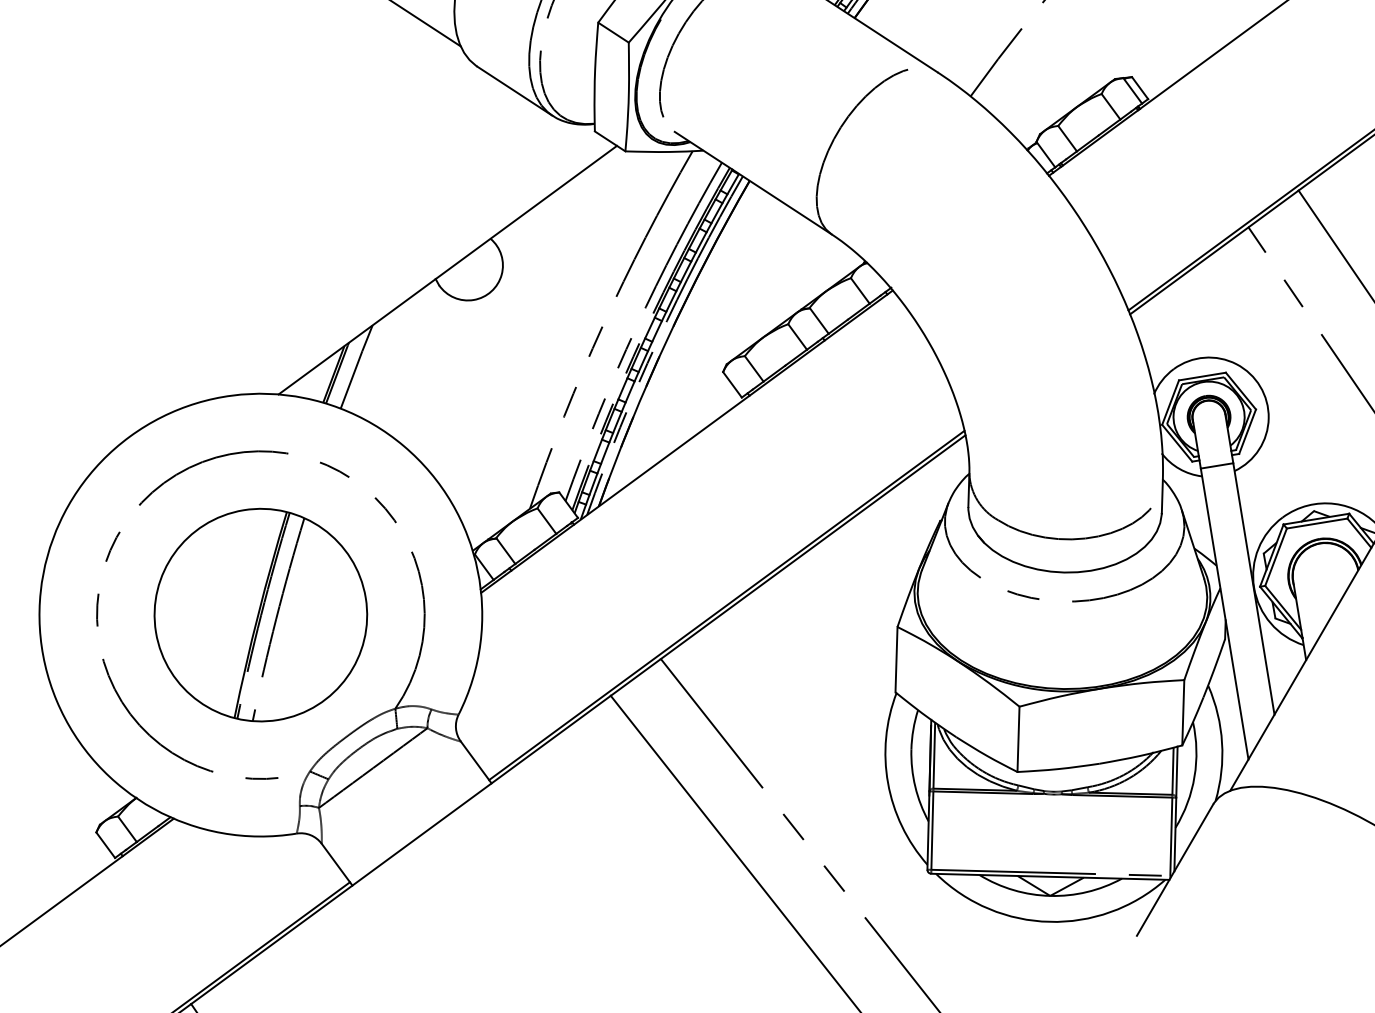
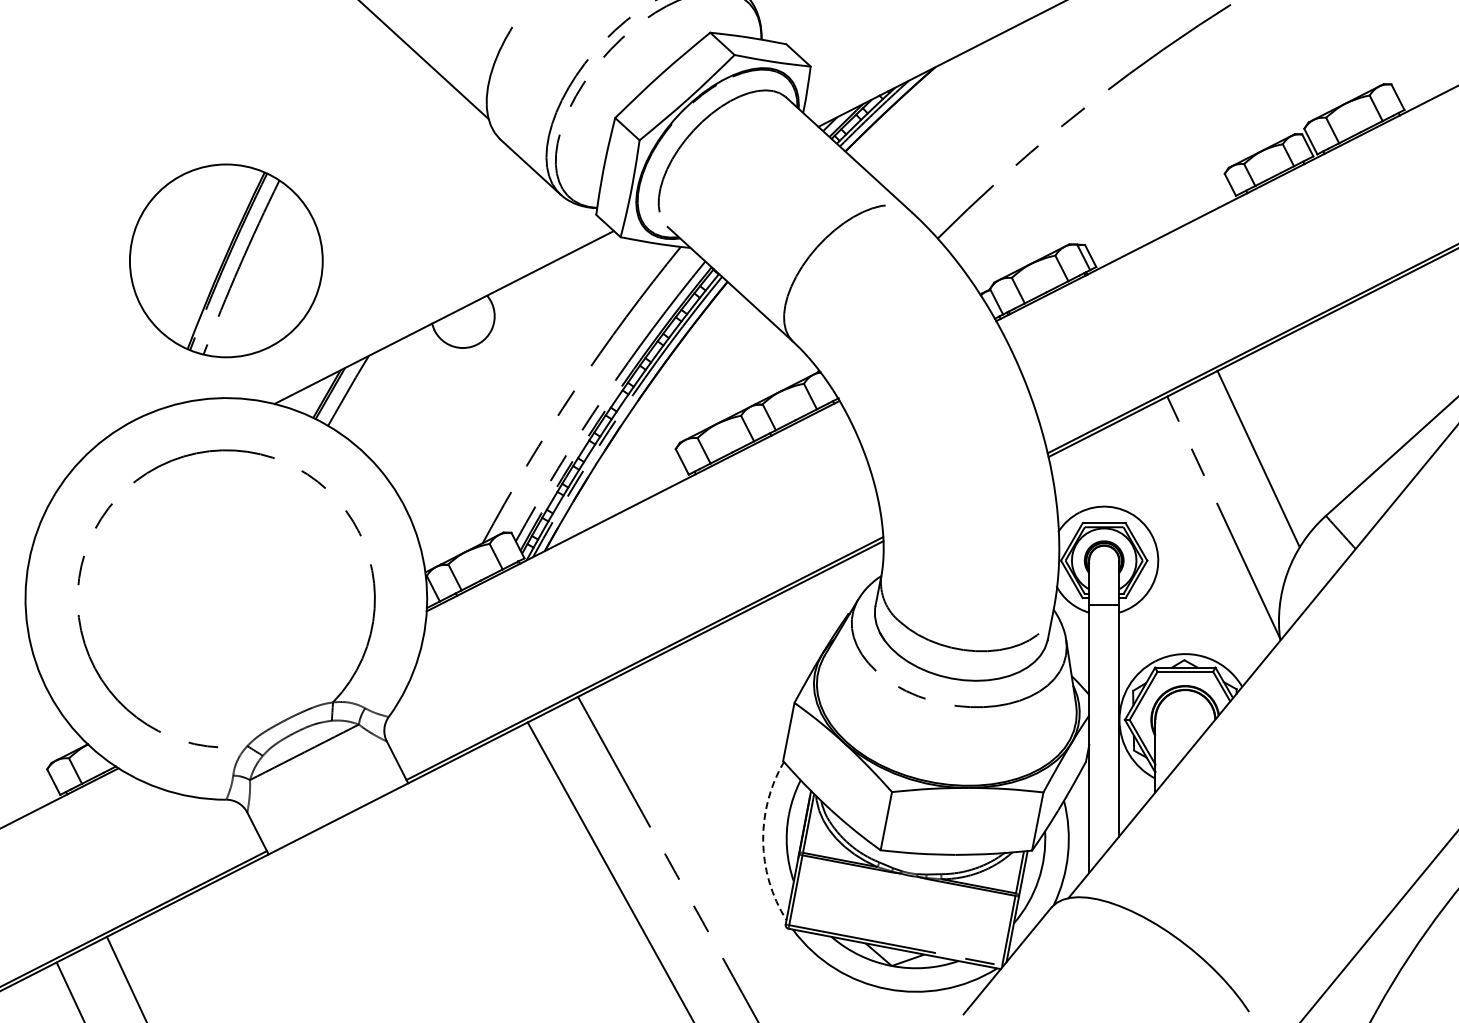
part: (260, 614) -> (226, 260), moved
arc: (888, 783) -> (763, 841), solid -> dashed

